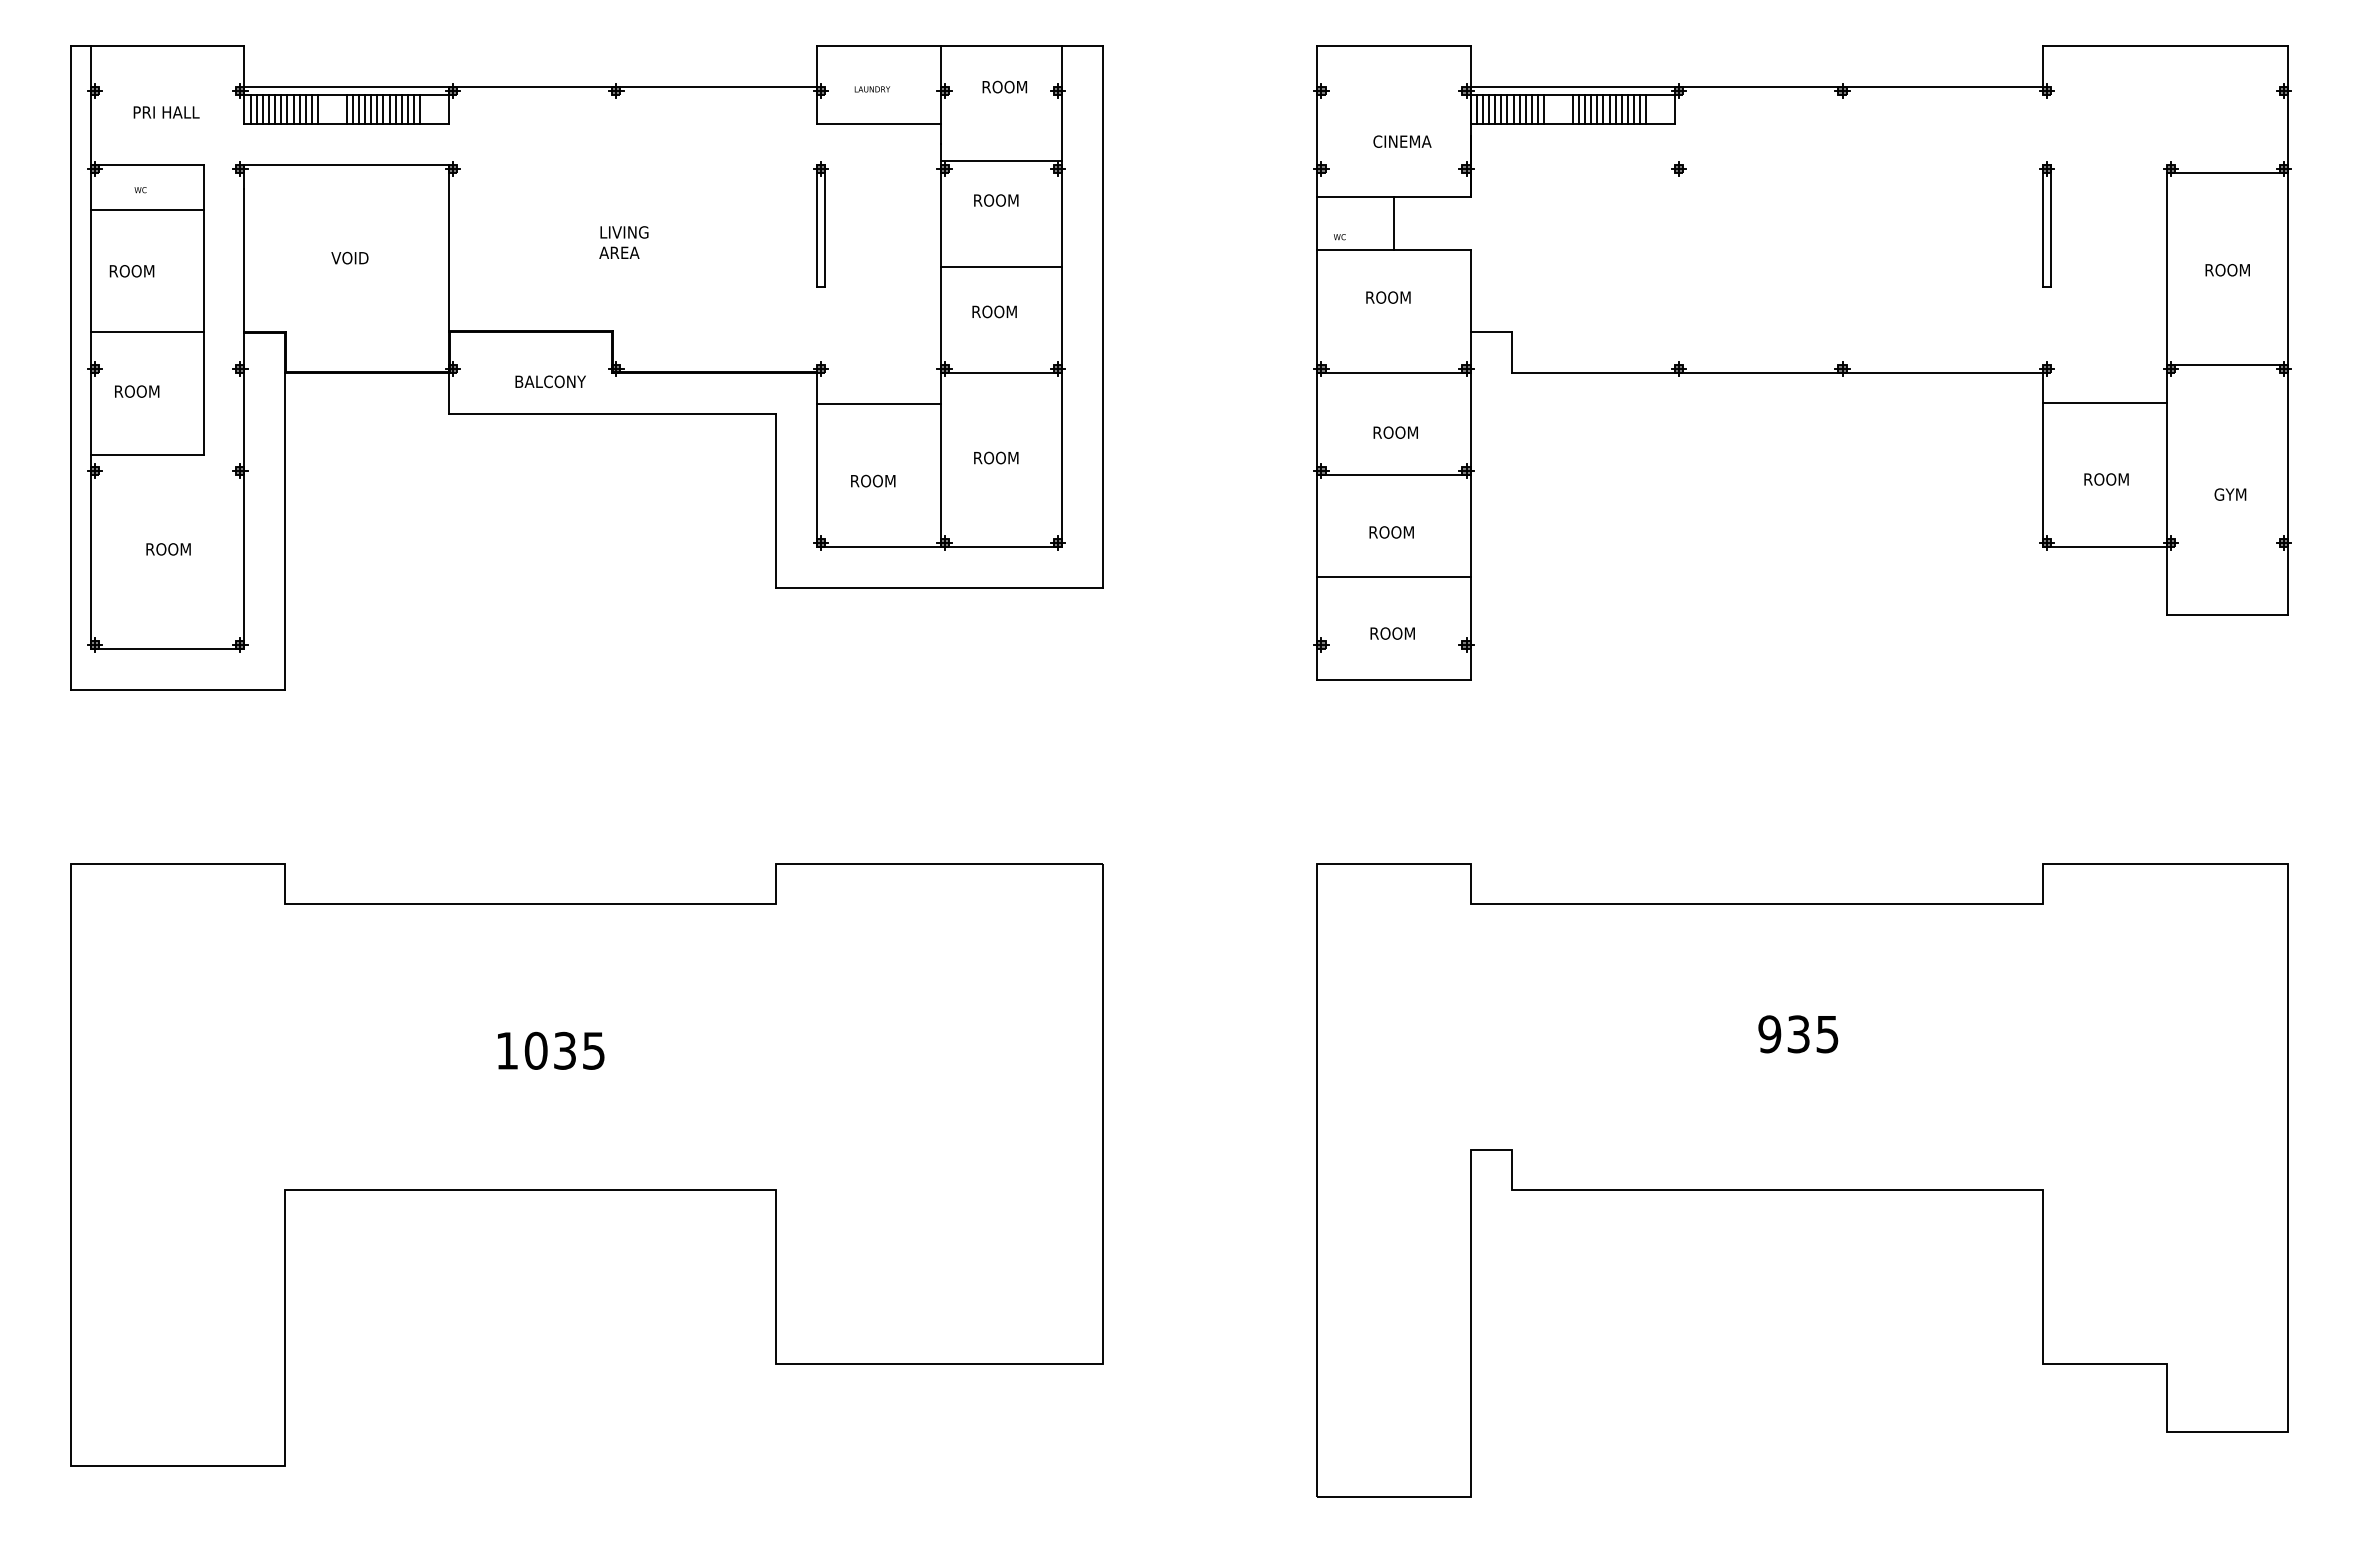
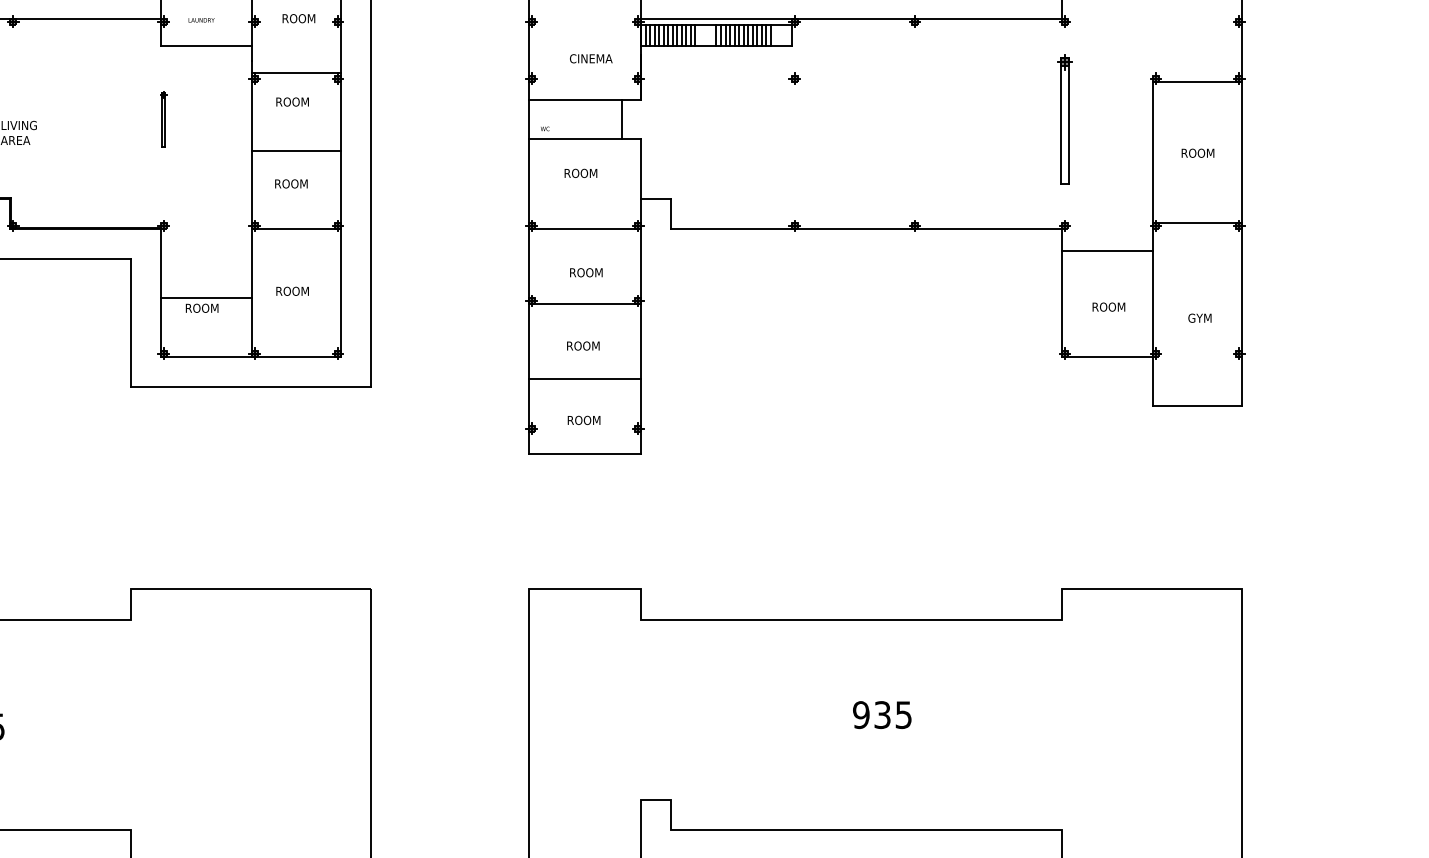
line: (1393, 223) -> (621, 118), moved
part: (820, 224) -> (163, 119), size x0.6
part: (2046, 224) -> (1064, 119), size x1.4
line: (878, 403) -> (206, 297), moved

